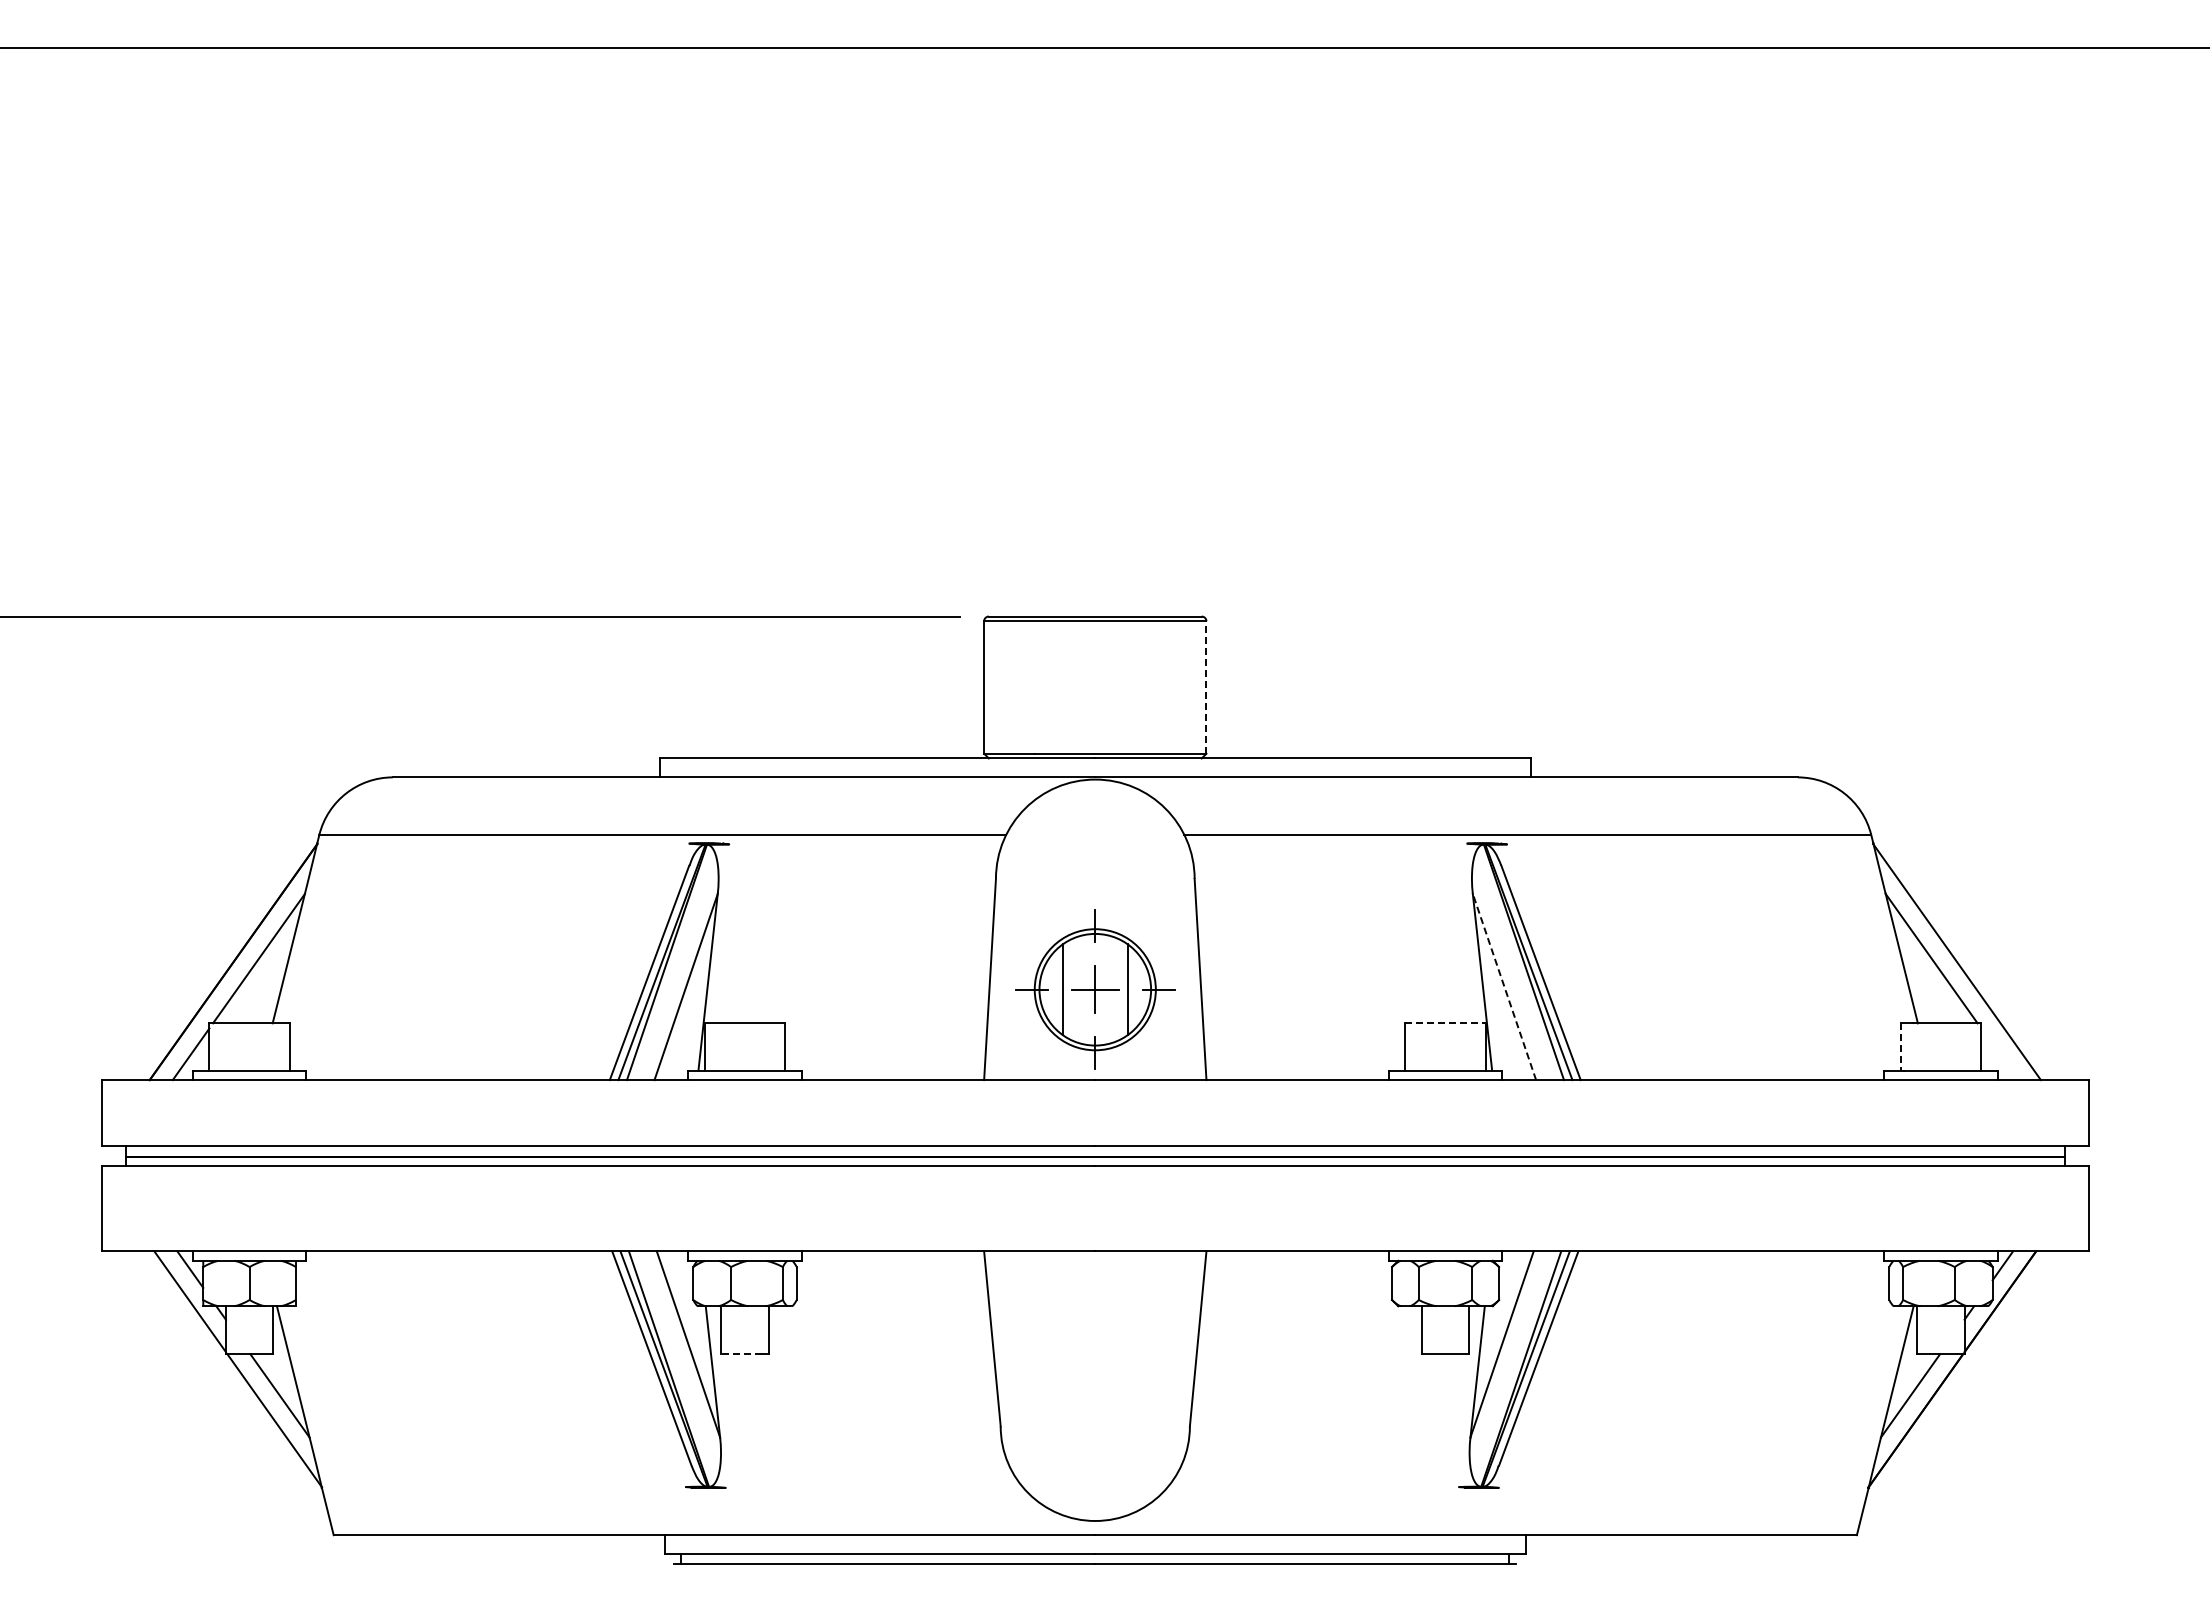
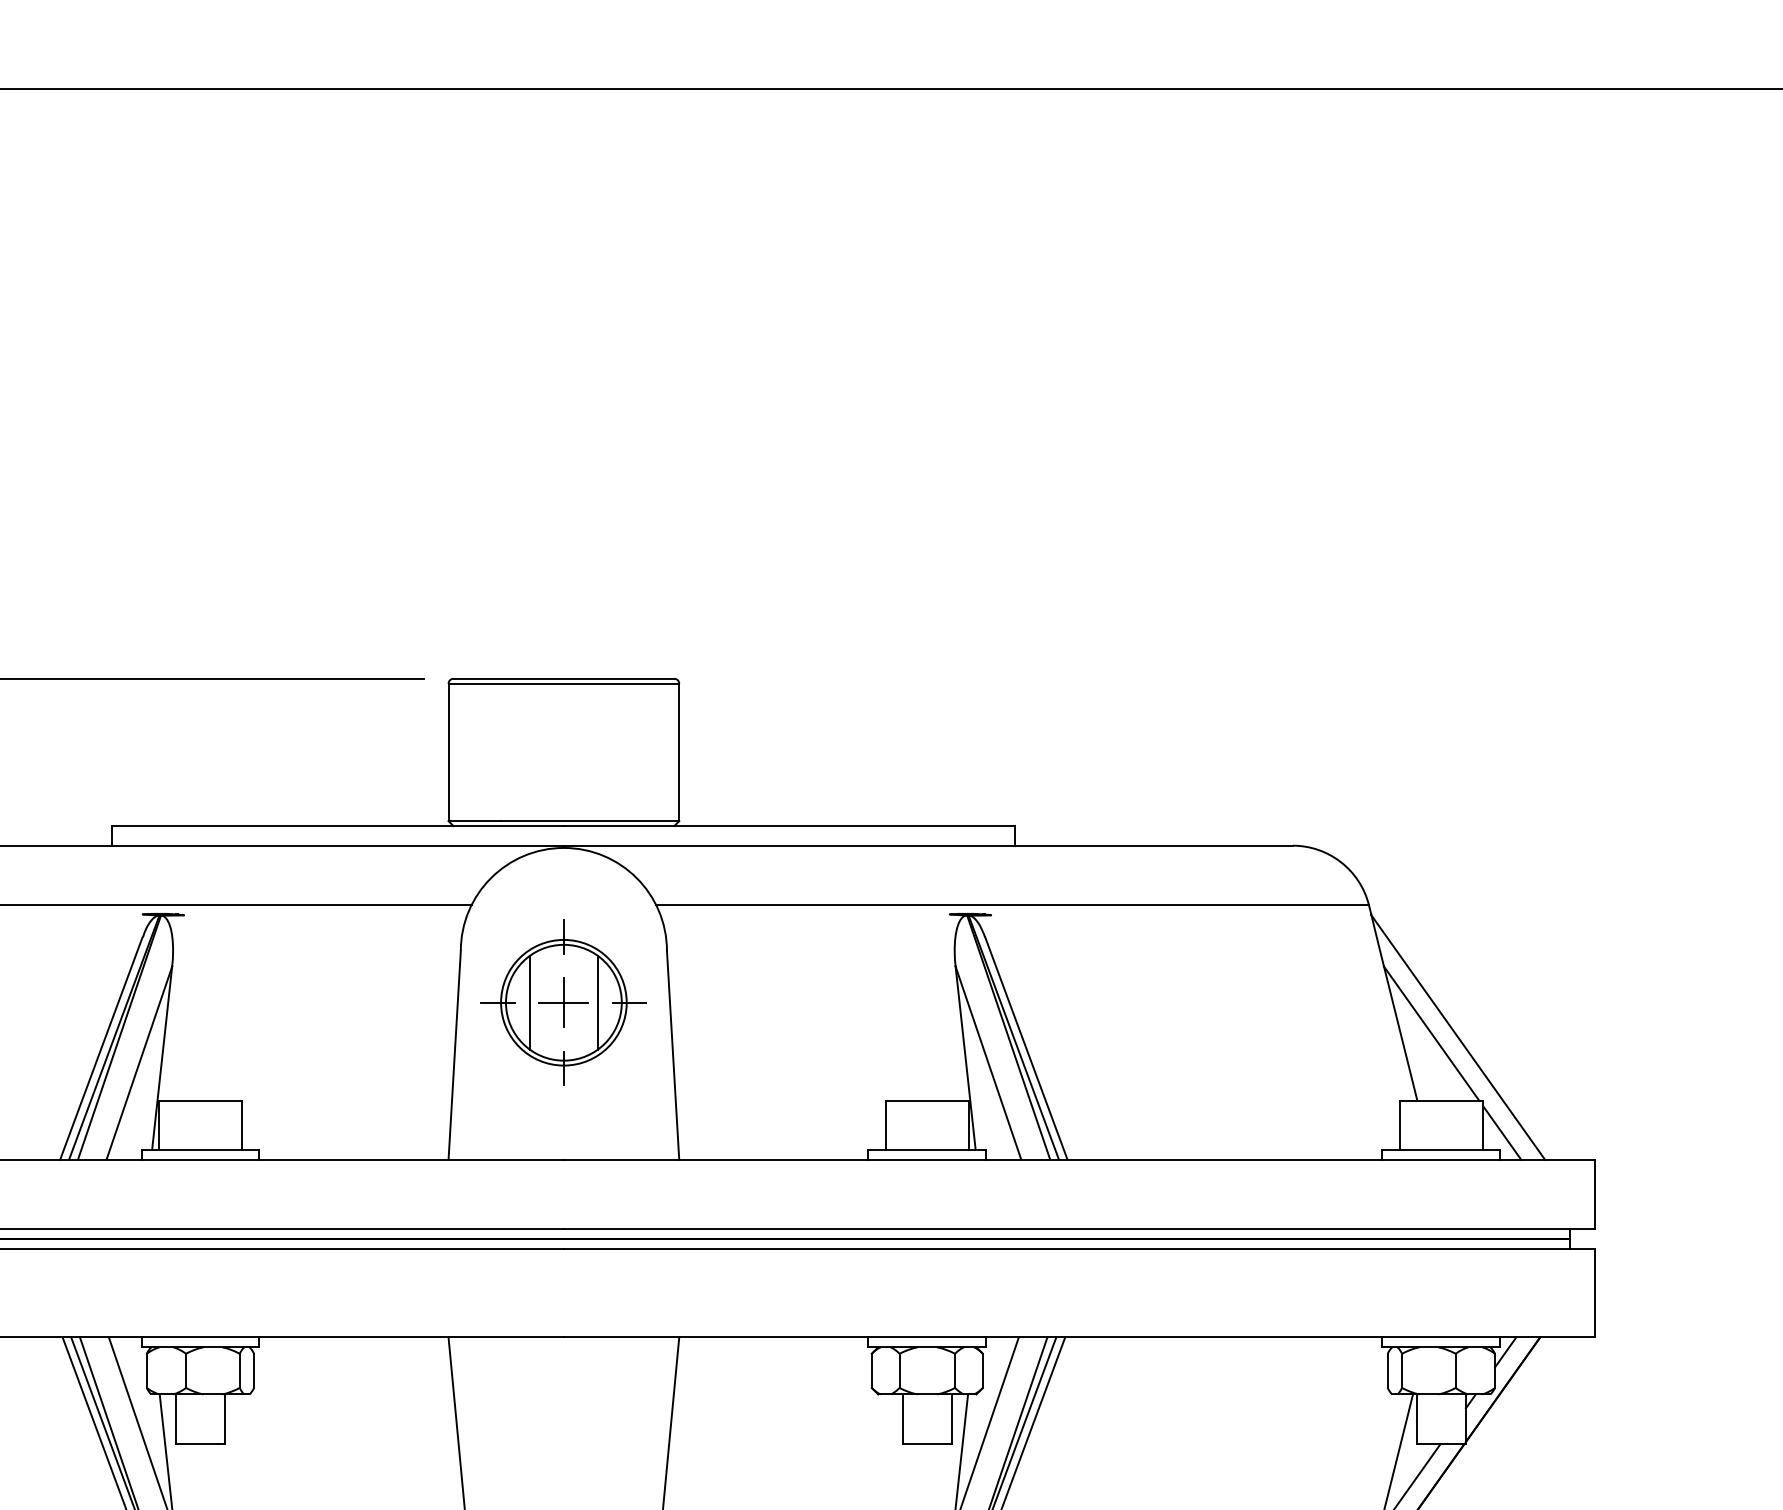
line: (1206, 687) -> (679, 752), dashed -> solid
line: (1504, 986) -> (988, 1062), dashed -> solid
part: (1095, 989) -> (564, 1002), moved
line: (1446, 1023) -> (928, 1101), dashed -> solid
line: (1900, 1047) -> (1399, 1125), dashed -> solid
line: (1999, 1054) -> (1502, 1133), added
line: (741, 1354) -> (196, 1444), dashed -> solid

